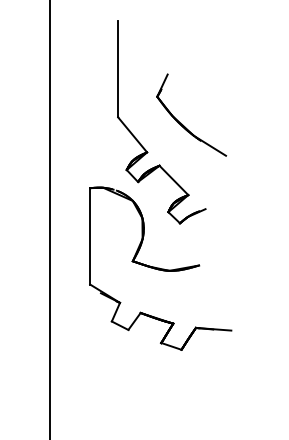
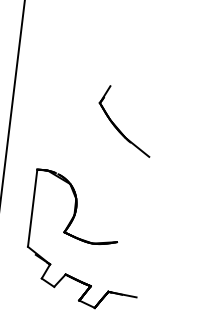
part: (140, 142) -> (82, 137), removed

